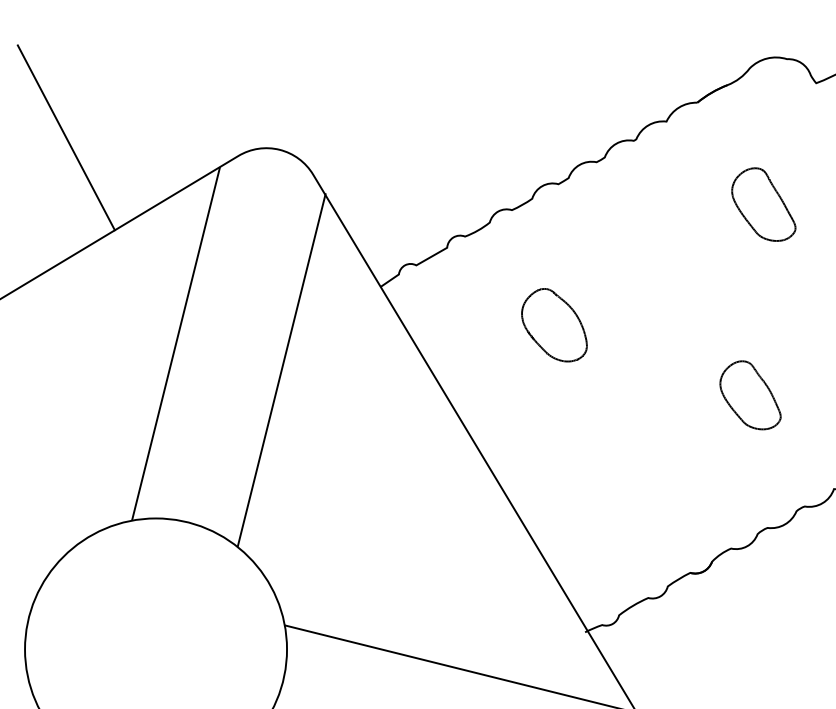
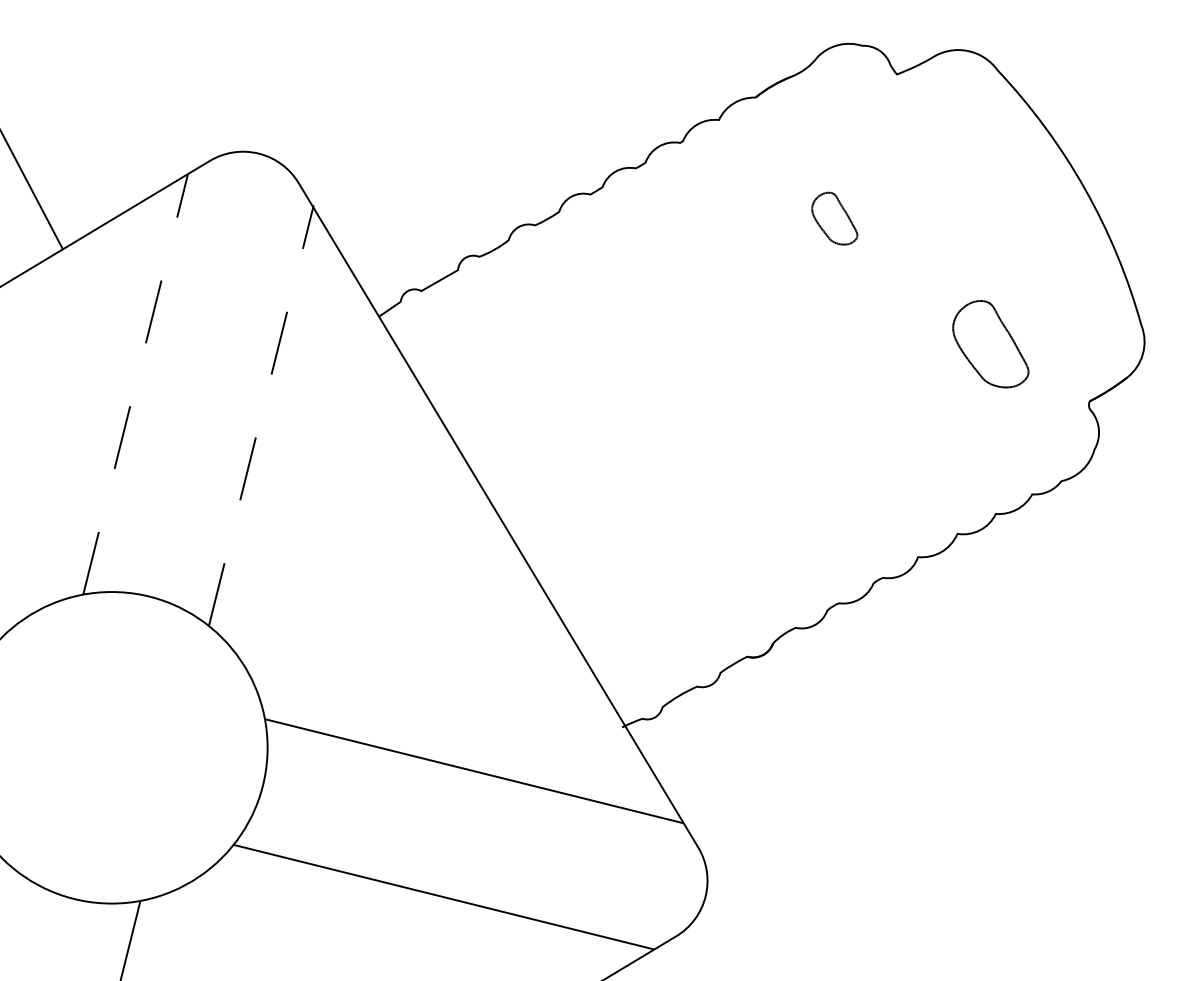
part: (763, 204) -> (834, 218), size x0.6
part: (554, 325) -> (585, 362), removed
line: (175, 343) -> (135, 384), solid -> dashed
line: (281, 370) -> (261, 415), solid -> dashed
part: (750, 395) -> (818, 445), removed

